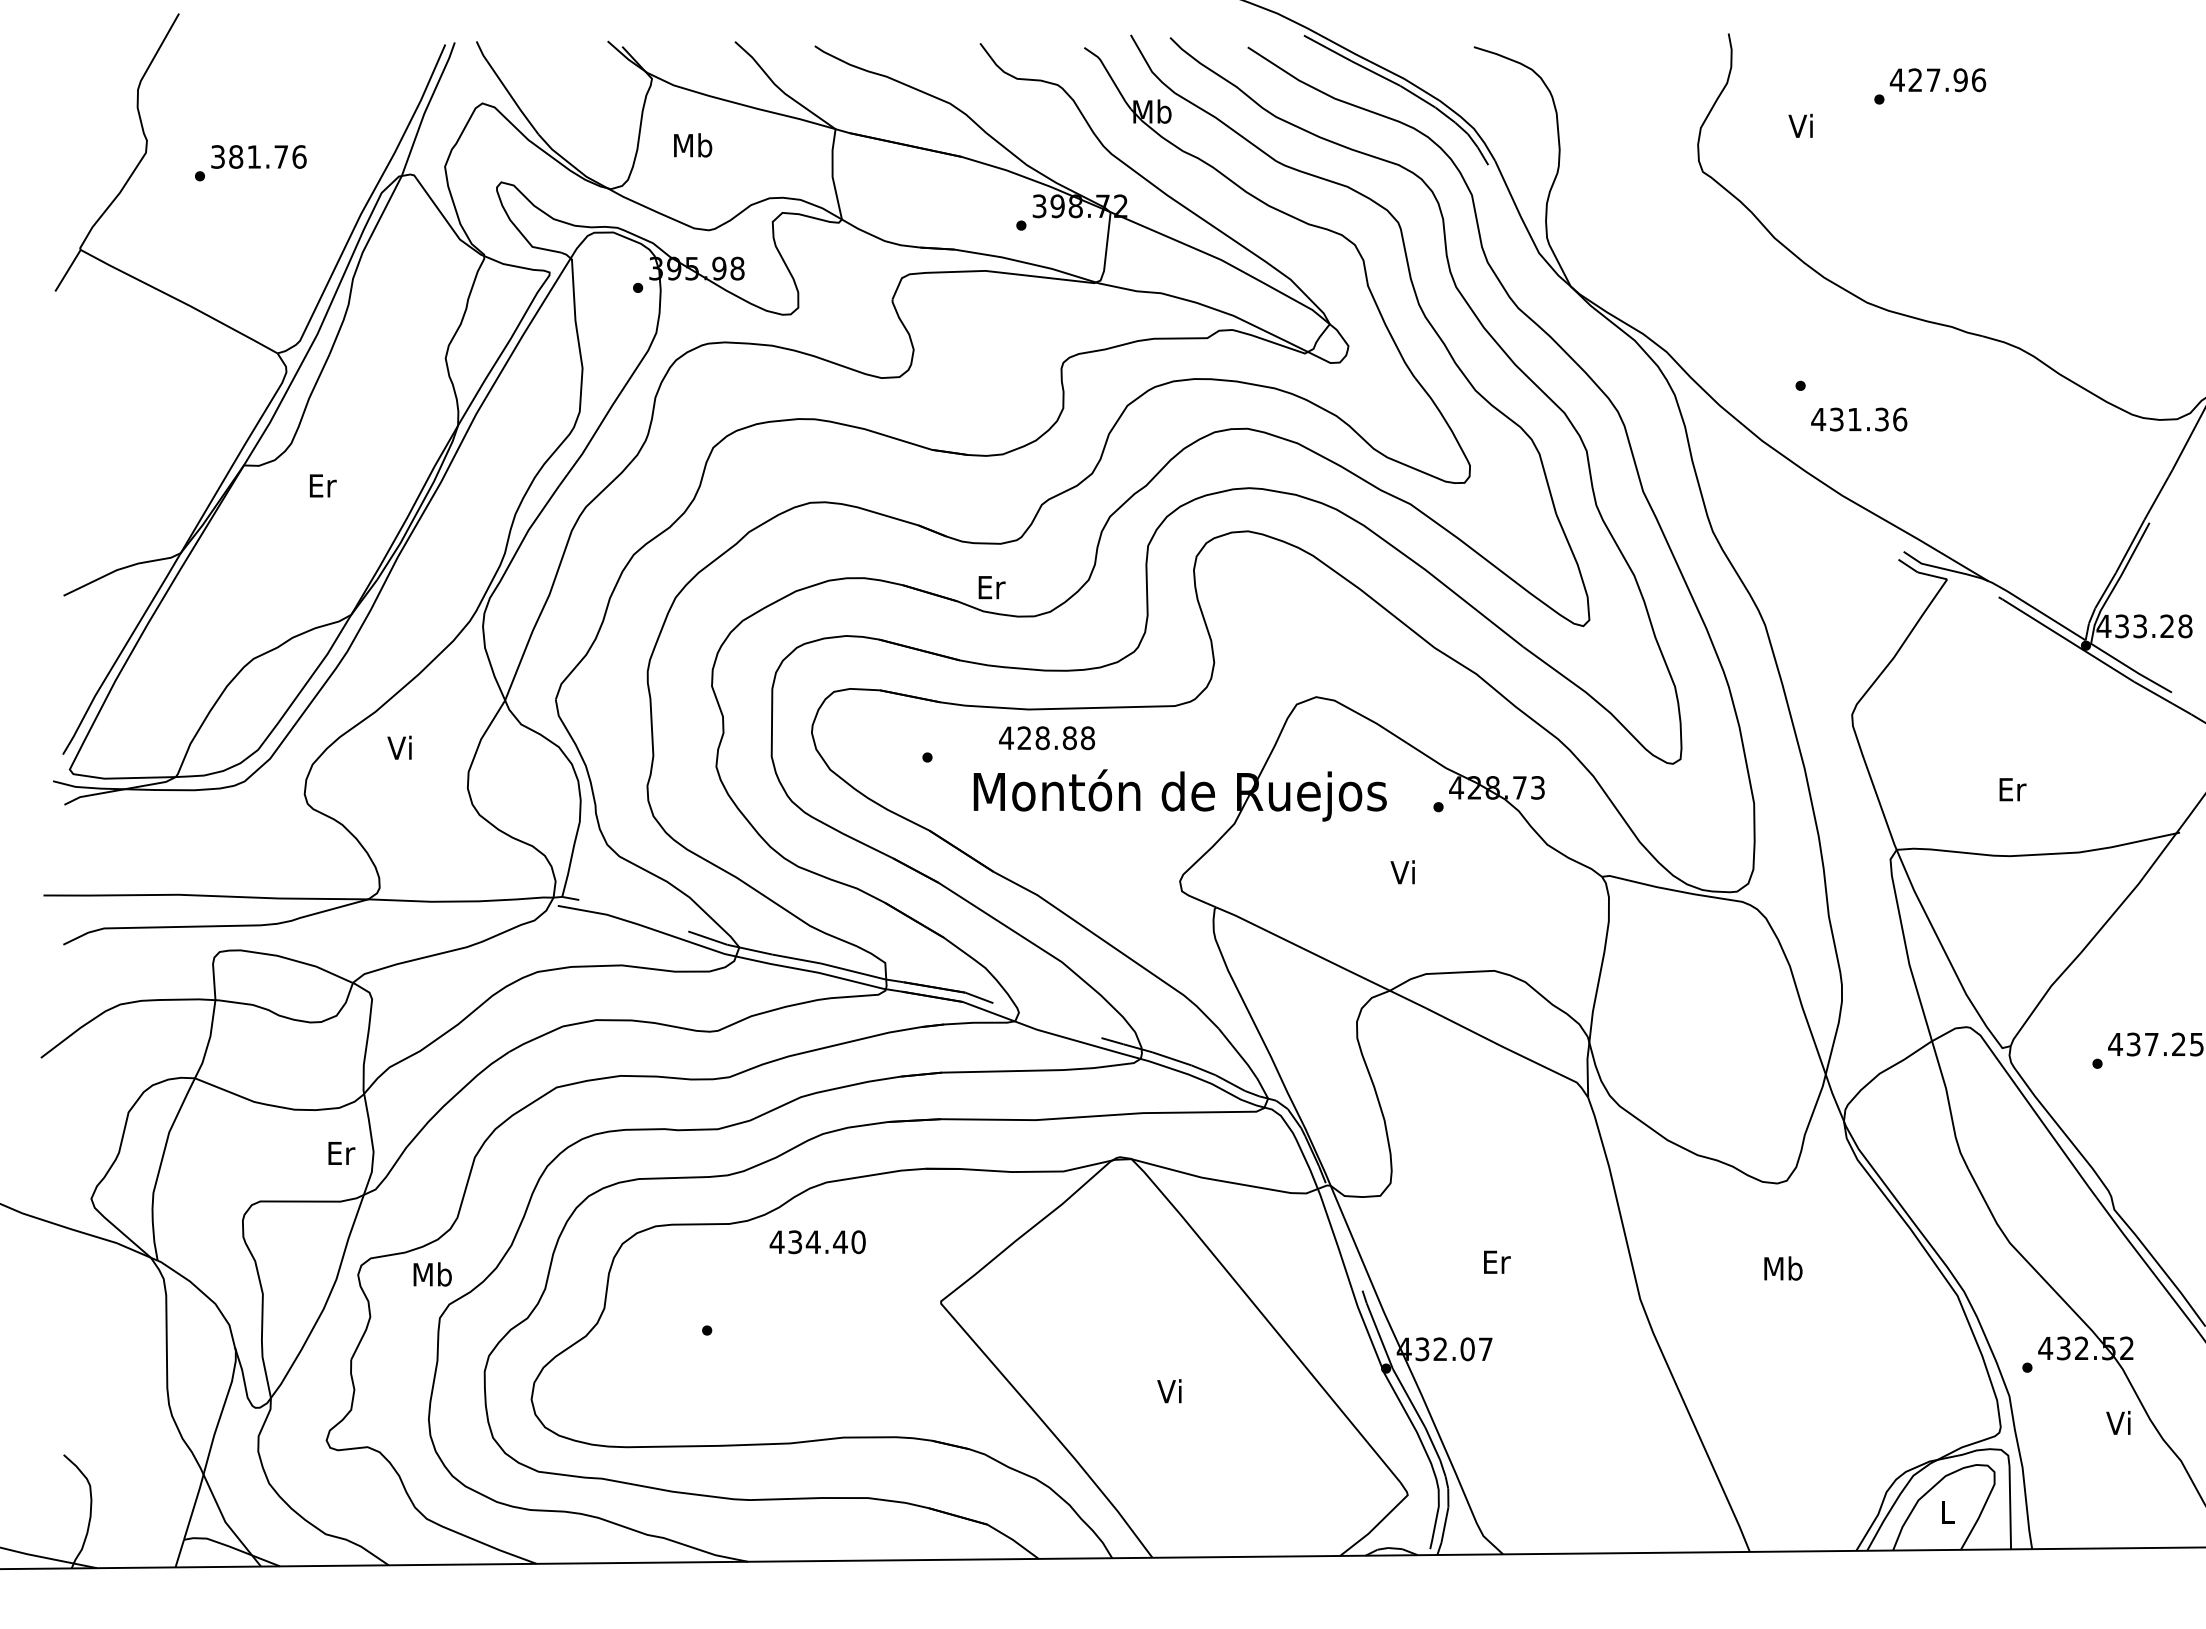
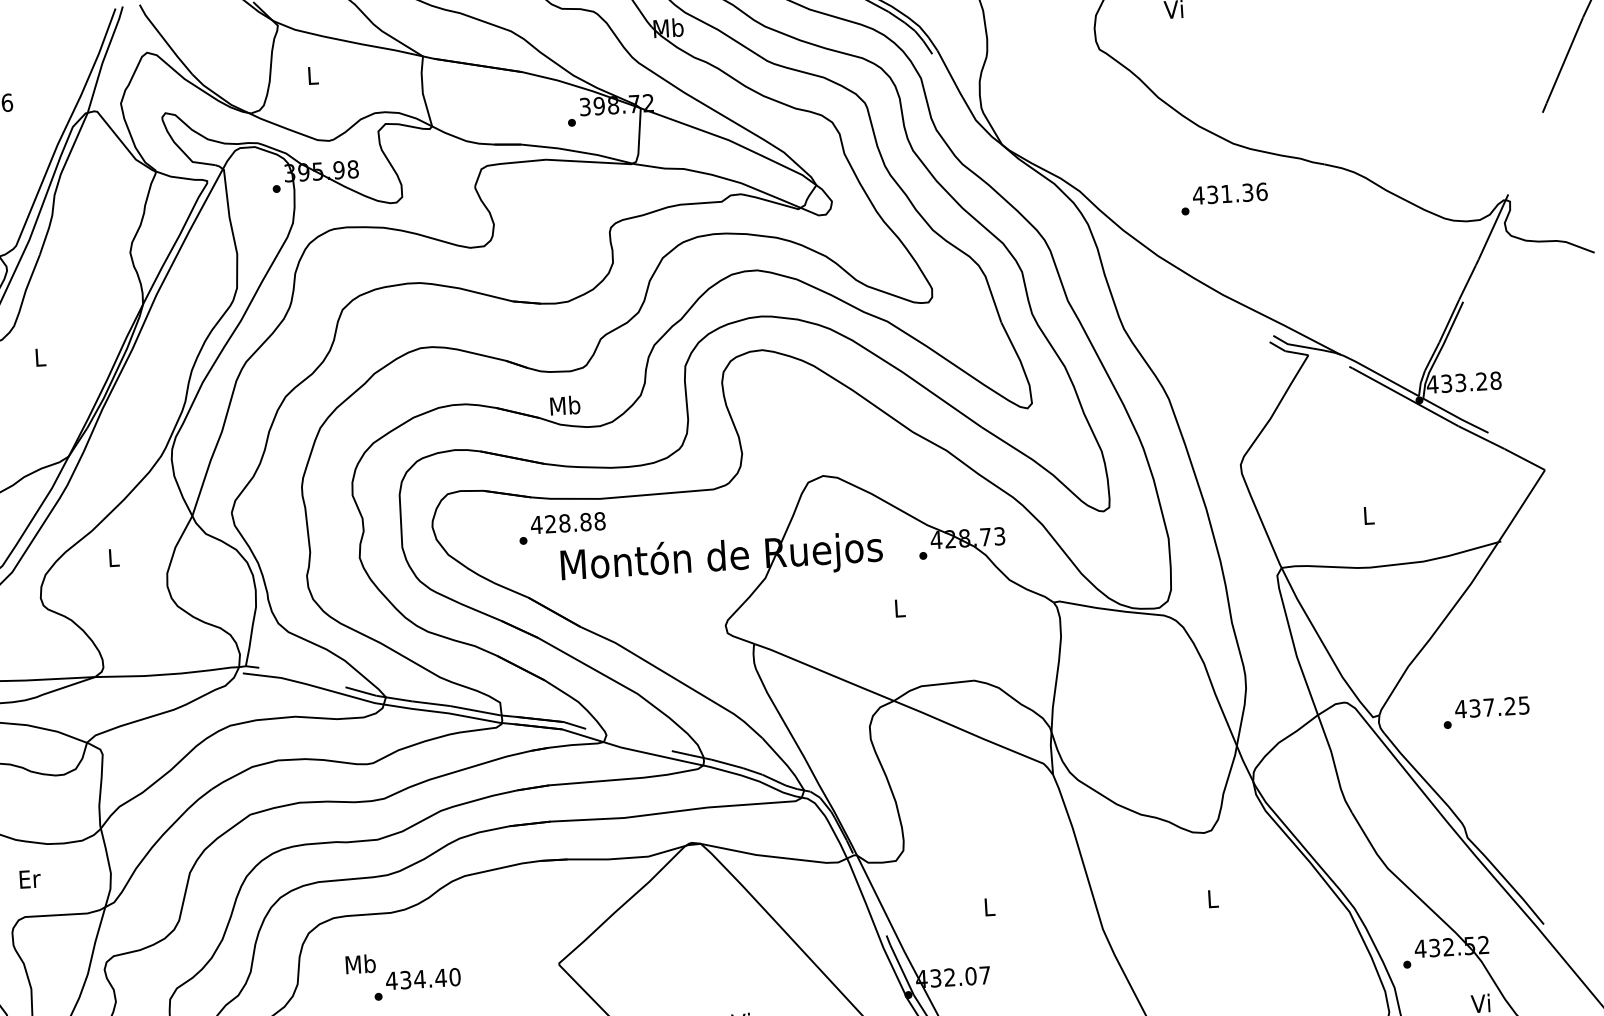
text: (693, 145) -> (313, 75), Mb -> L
text: (1859, 419) -> (1230, 193), moved
text: (323, 485) -> (41, 357), Er -> L
text: (991, 587) -> (565, 405), Er -> Mb
text: (1046, 738) -> (567, 523), moved
text: (399, 747) -> (112, 557), Vi -> L
text: (2012, 789) -> (1368, 515), Er -> L
text: (1402, 872) -> (898, 608), Vi -> L
text: (341, 1153) -> (30, 879), moved
text: (817, 1242) -> (423, 979), moved
text: (1497, 1261) -> (990, 906), Er -> L
text: (1783, 1268) -> (1212, 898), Mb -> L
text: (432, 1274) -> (360, 964), moved

